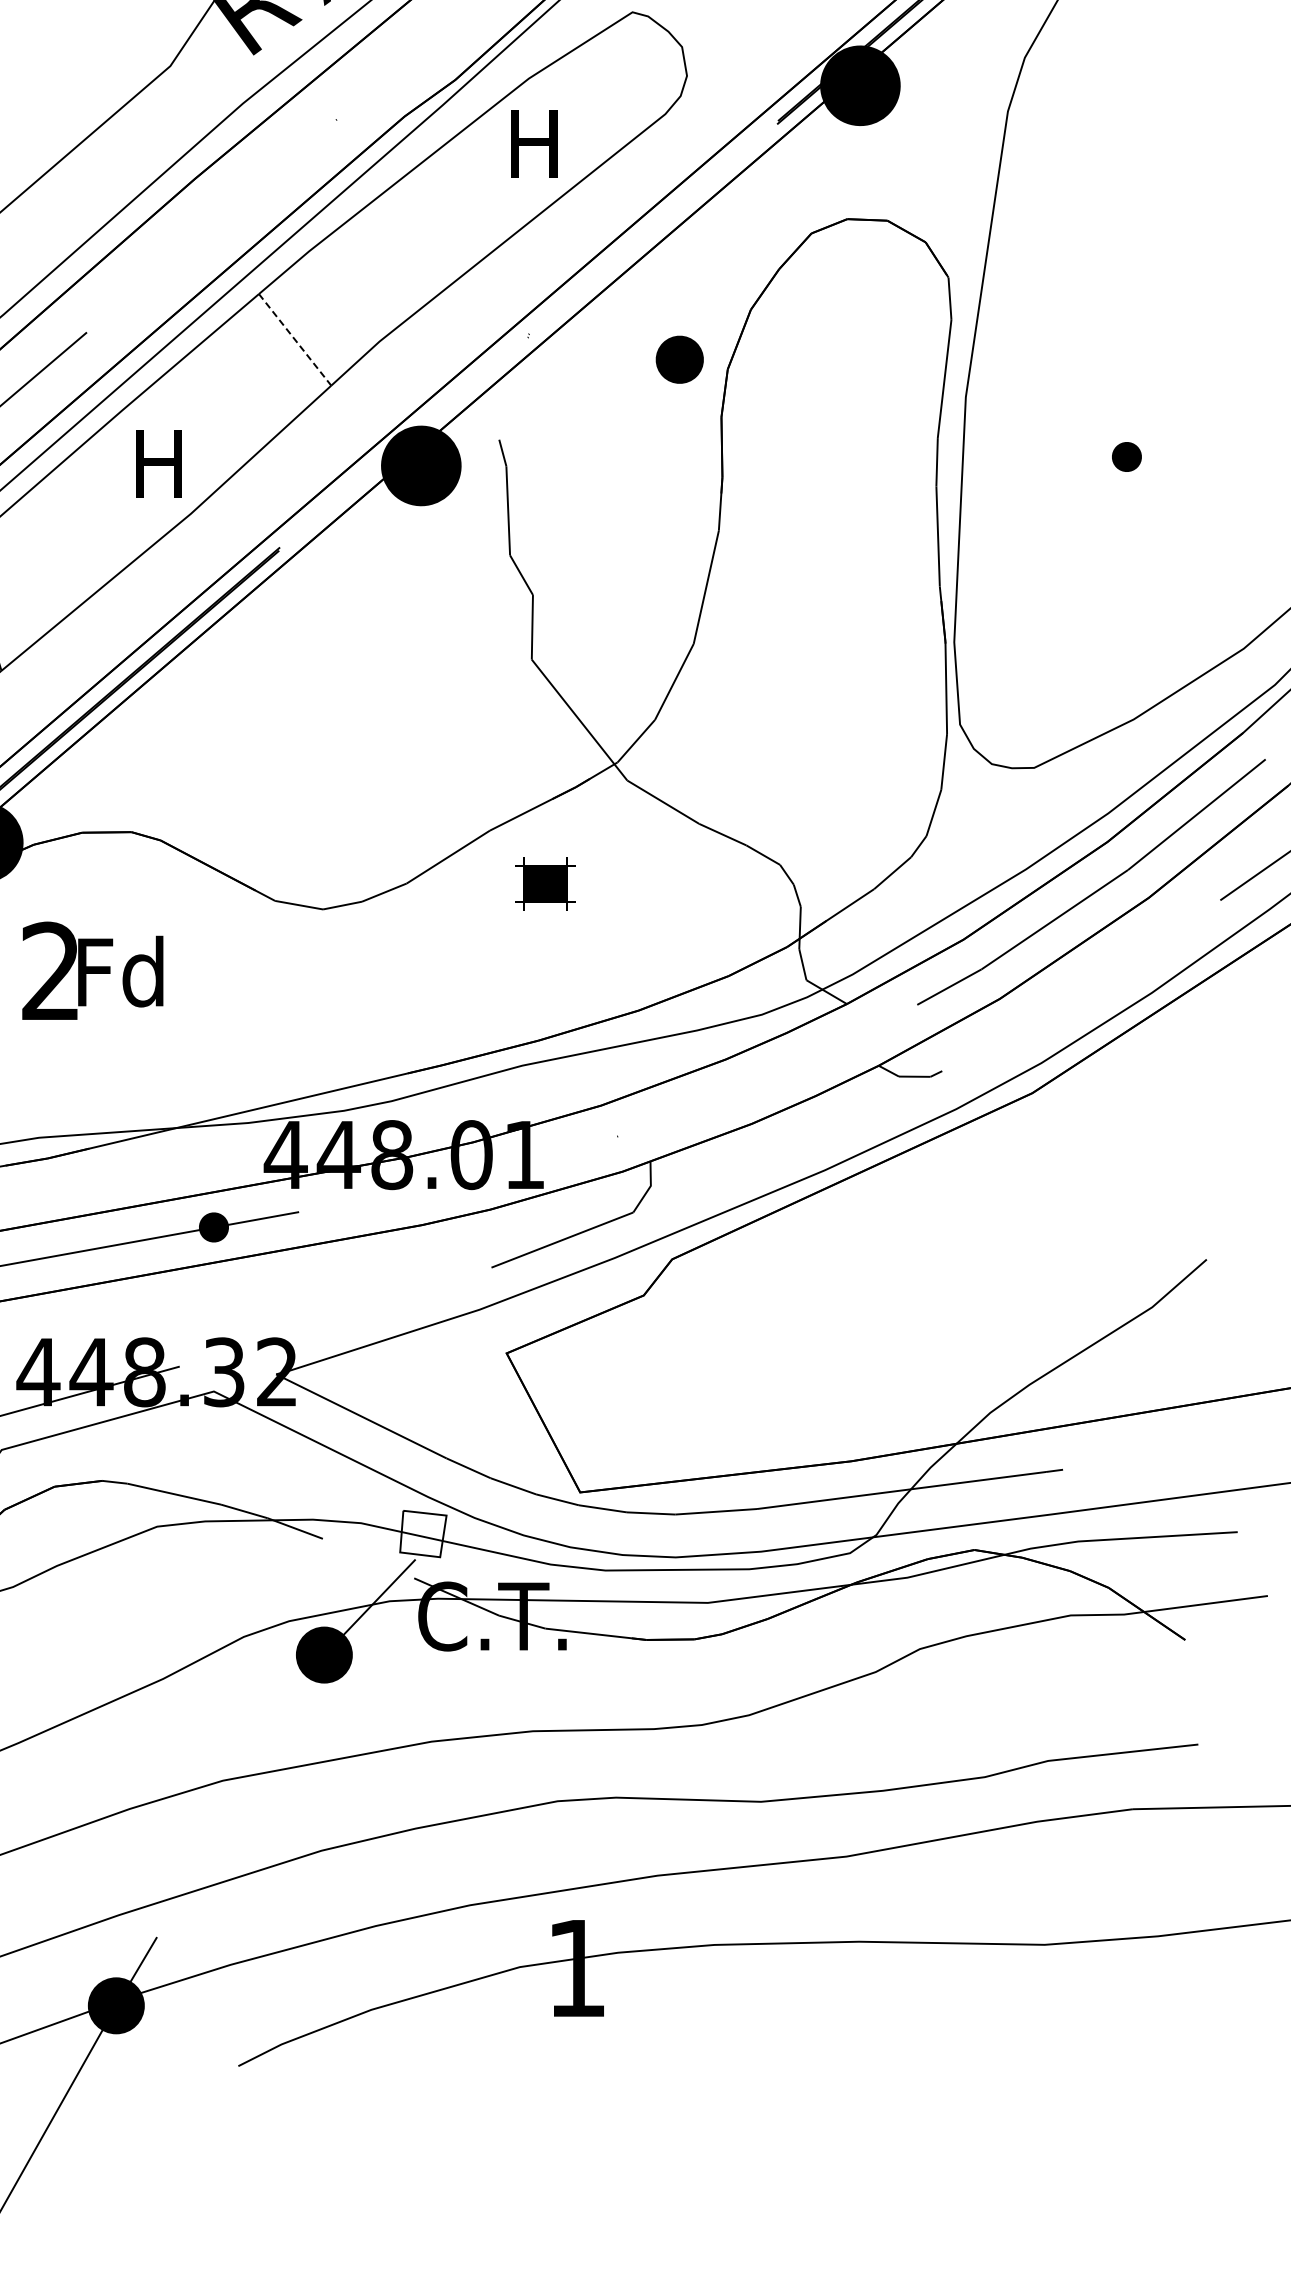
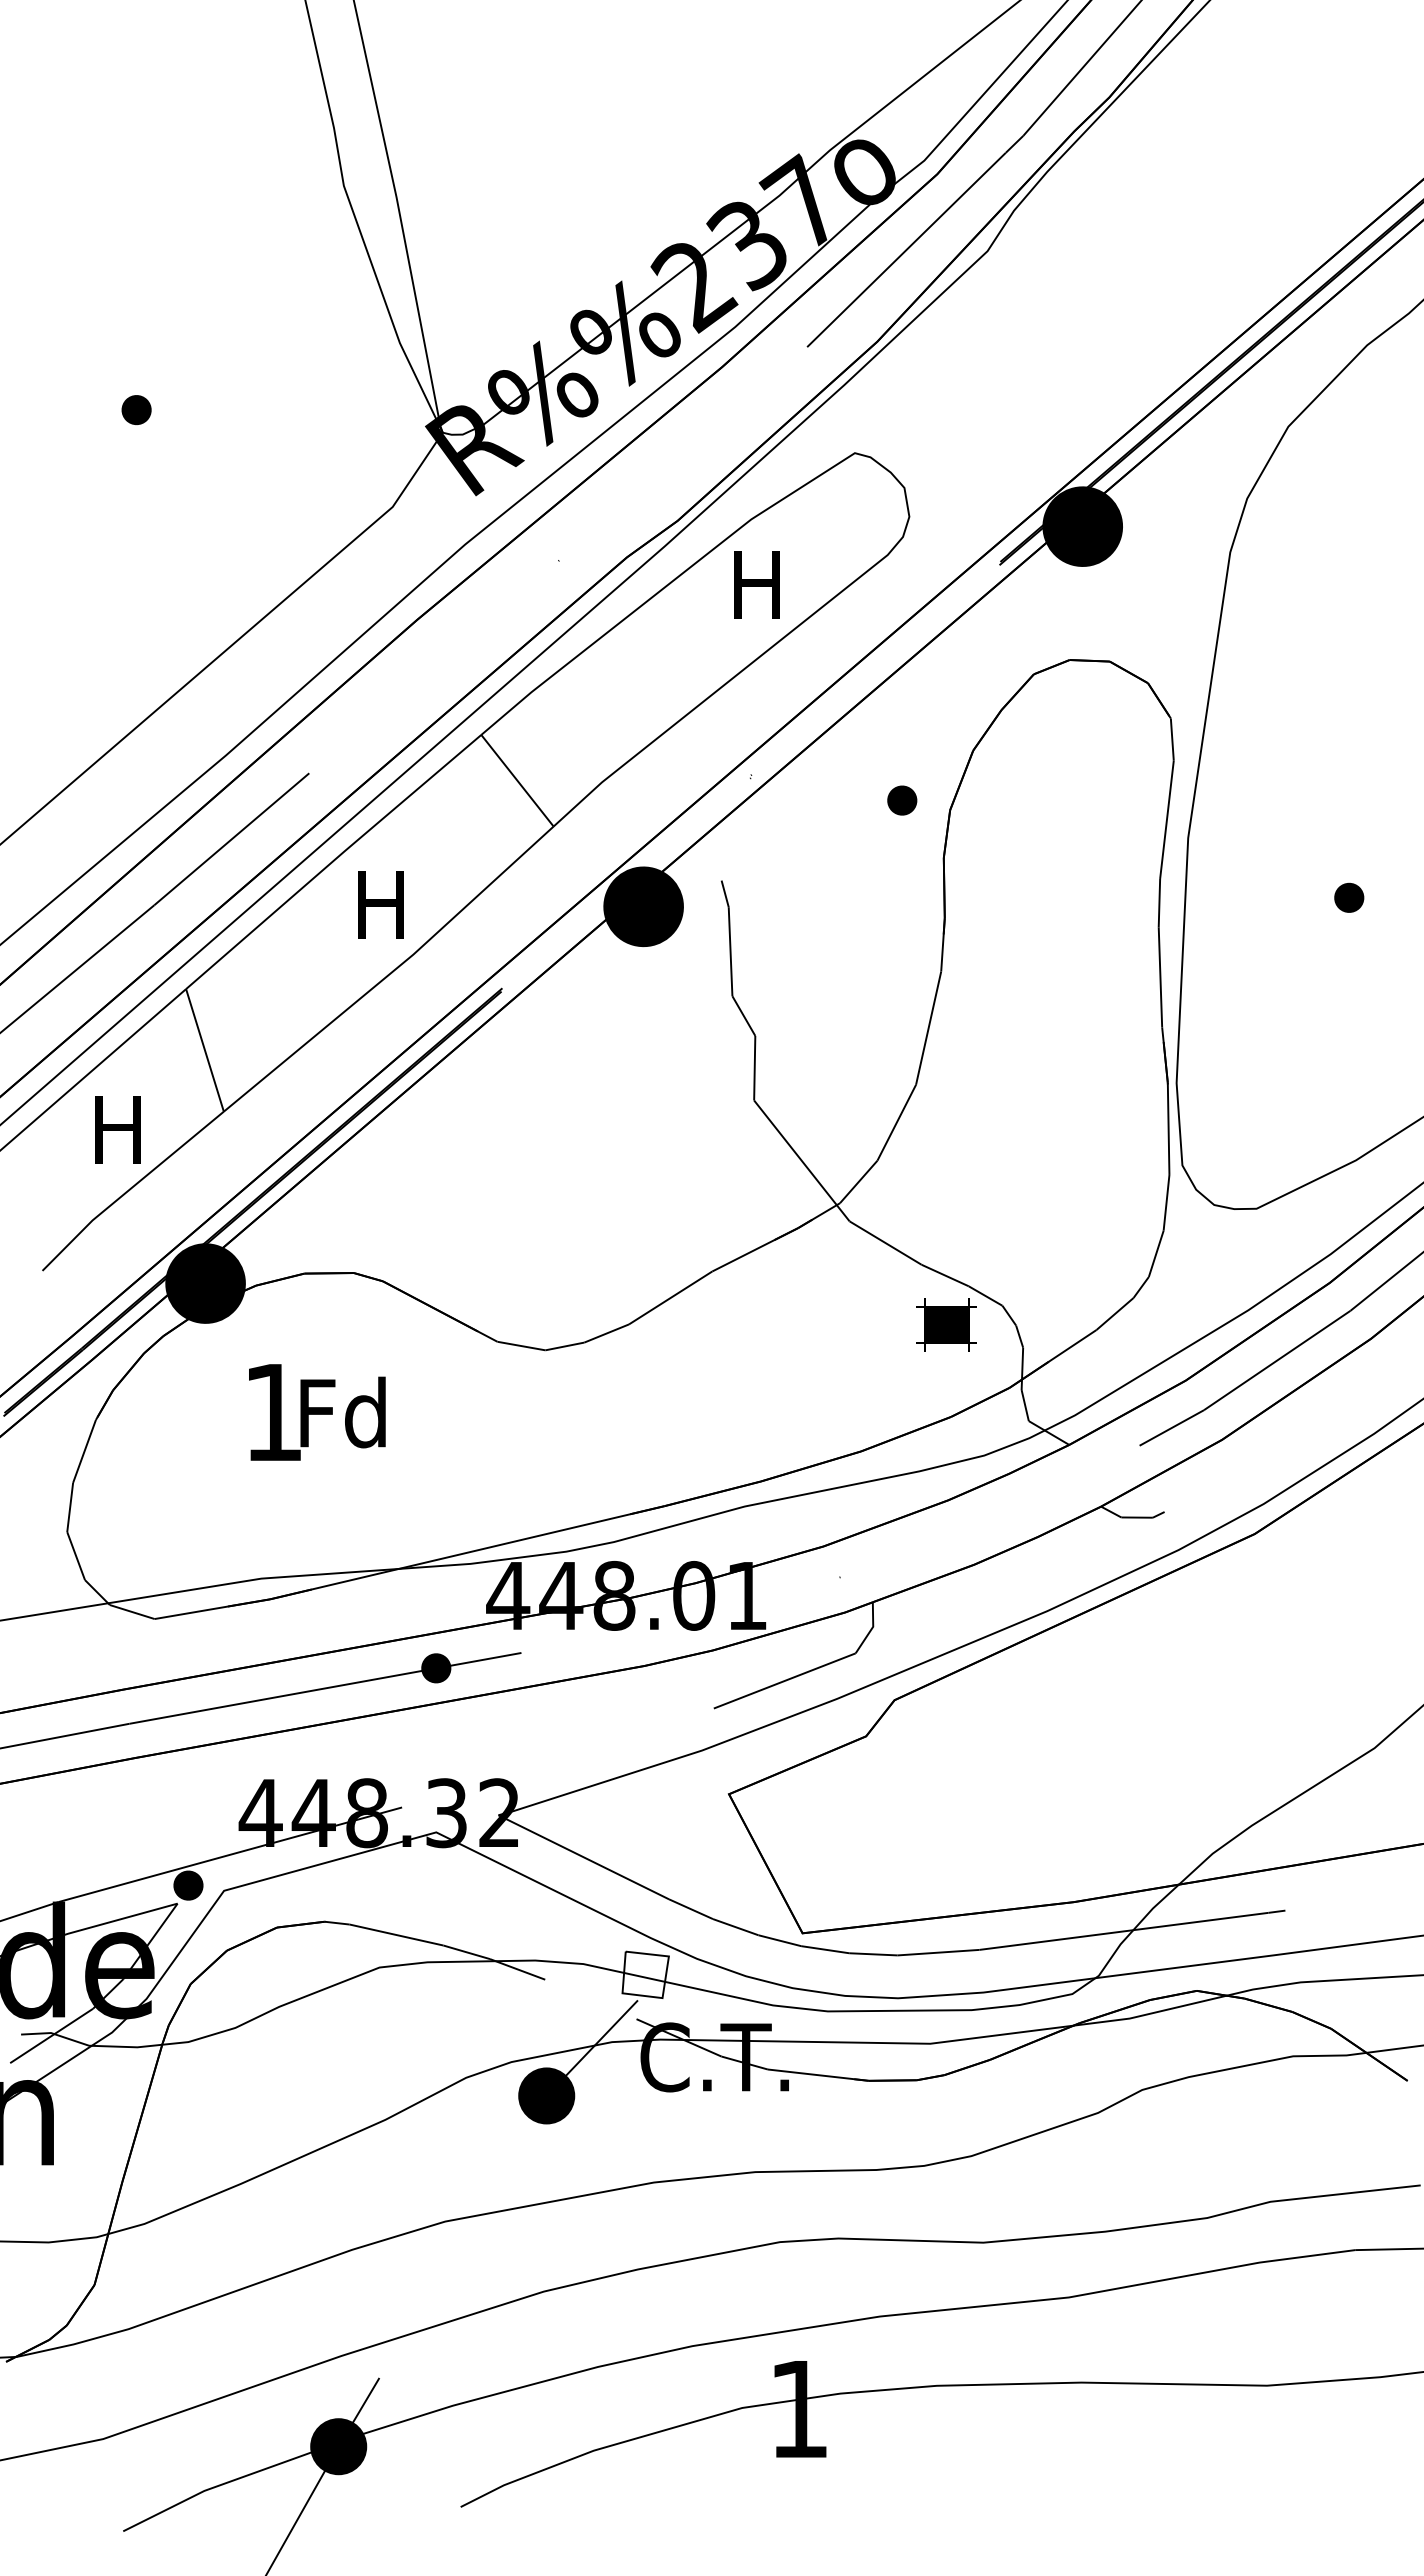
line: (295, 340) -> (517, 781), dashed -> solid
part: (680, 359) -> (902, 800), size x0.62
part: (545, 883) -> (946, 1324), moved
text: (50, 970) -> (272, 1411), 2 -> 1

